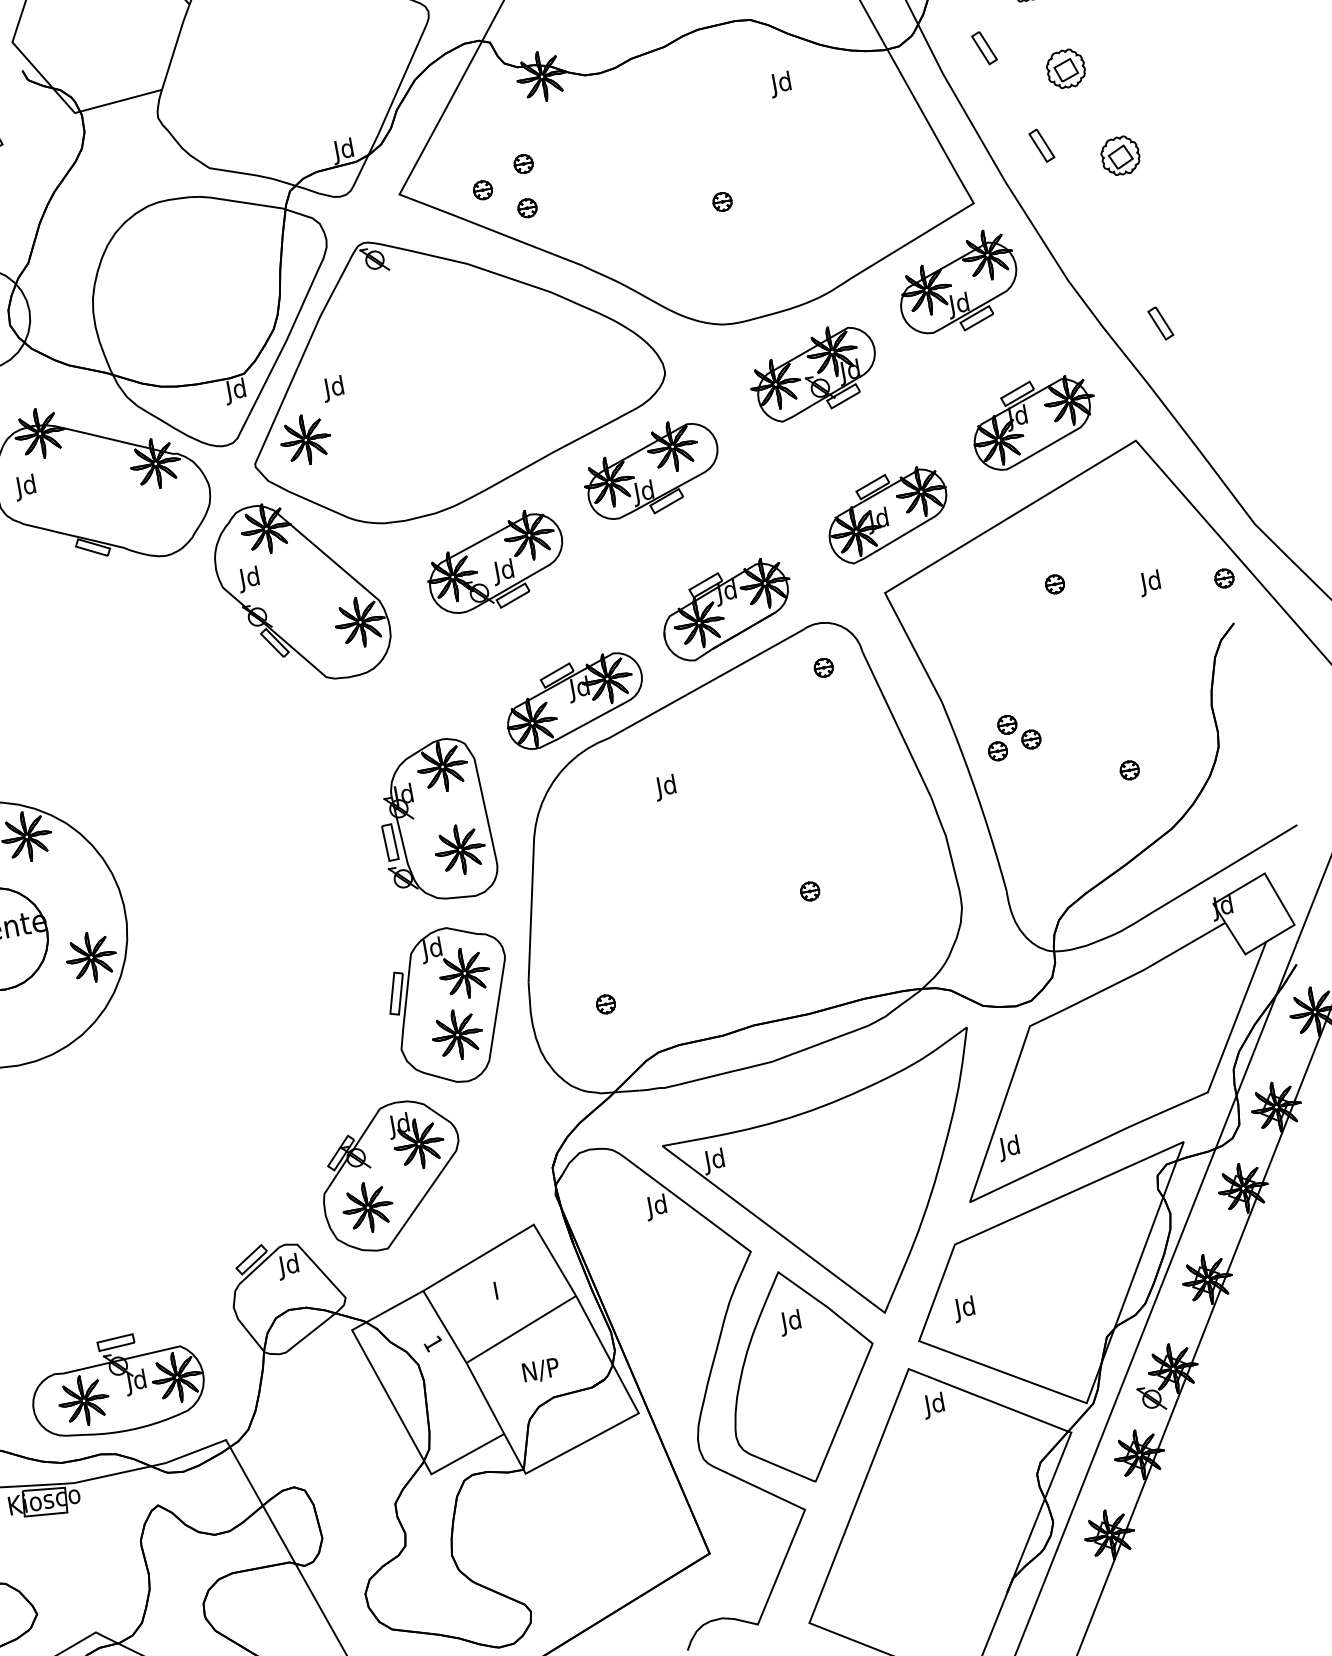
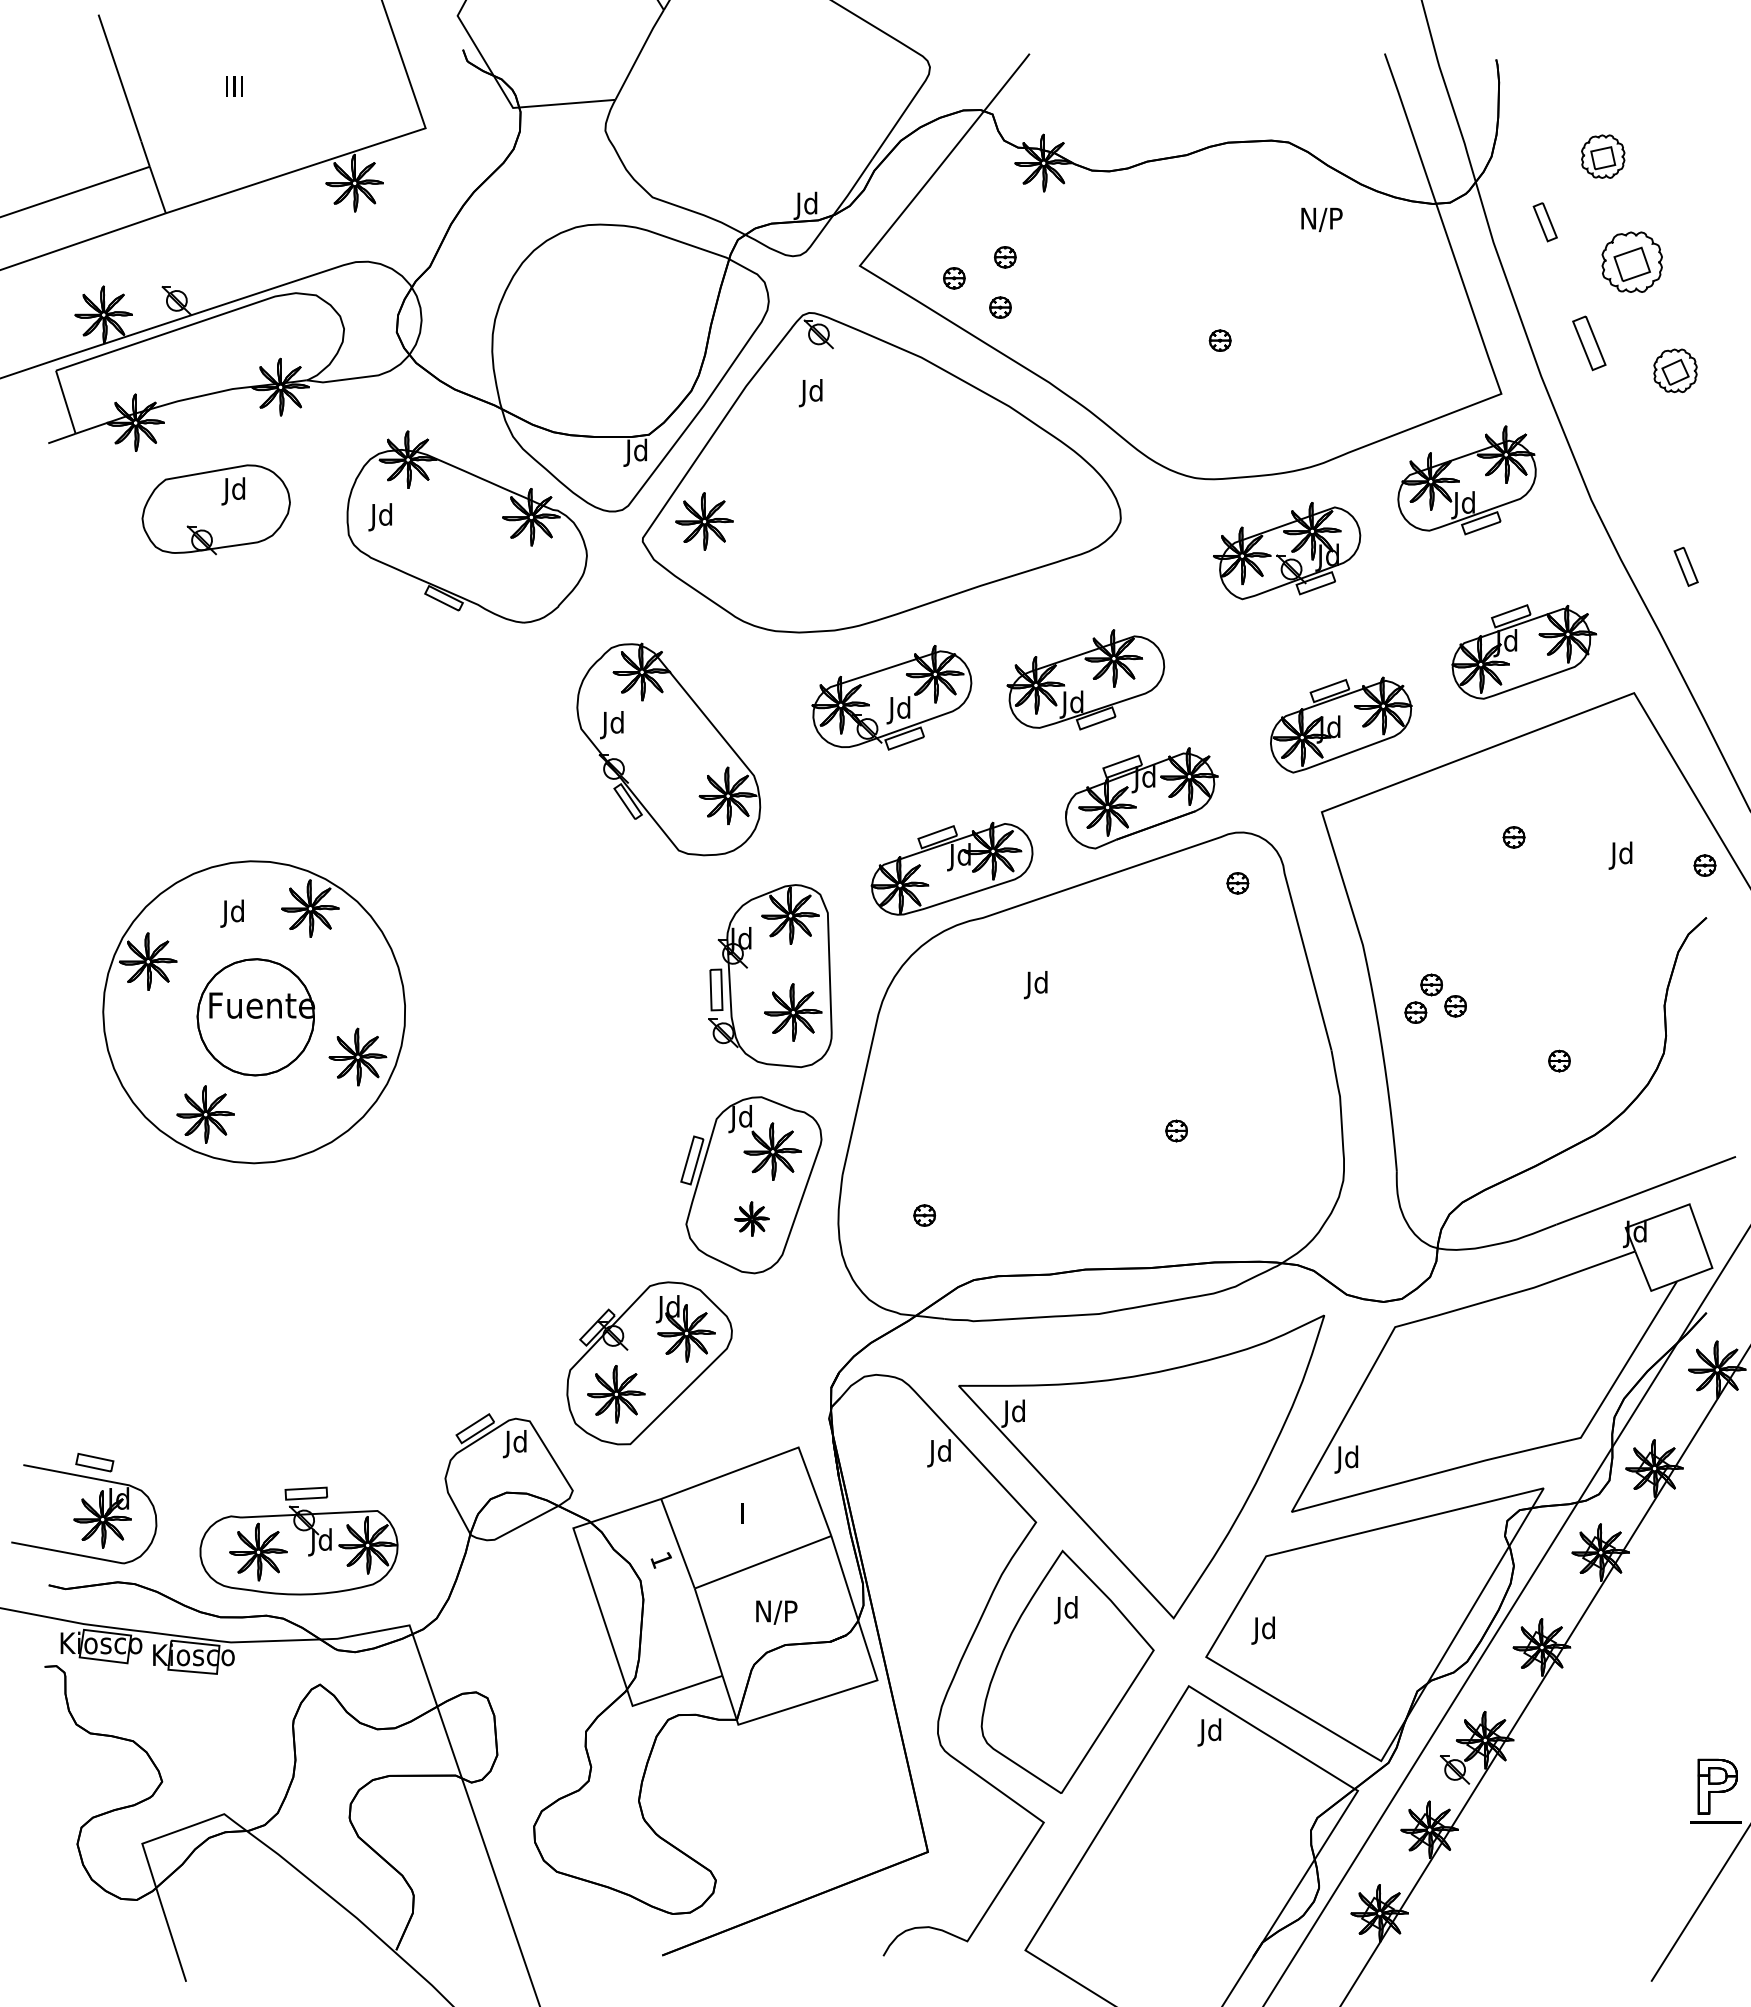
part: (1066, 69) -> (1632, 262), size x1.4
text: (789, 83) -> (1319, 221), Jd -> N/P
part: (1041, 145) -> (1589, 343), size x1.4
text: (333, 389) -> (810, 393), moved
part: (651, 469) -> (1085, 679), moved
part: (301, 591) -> (668, 749), moved
part: (456, 1034) -> (751, 1218), size x0.6

